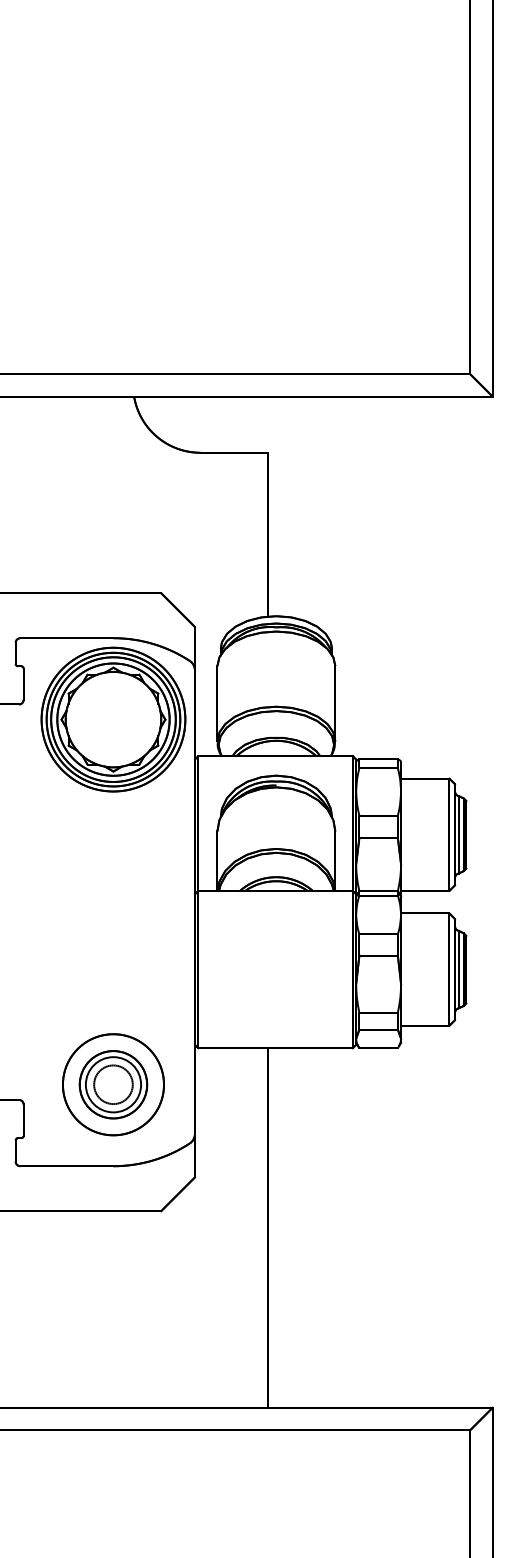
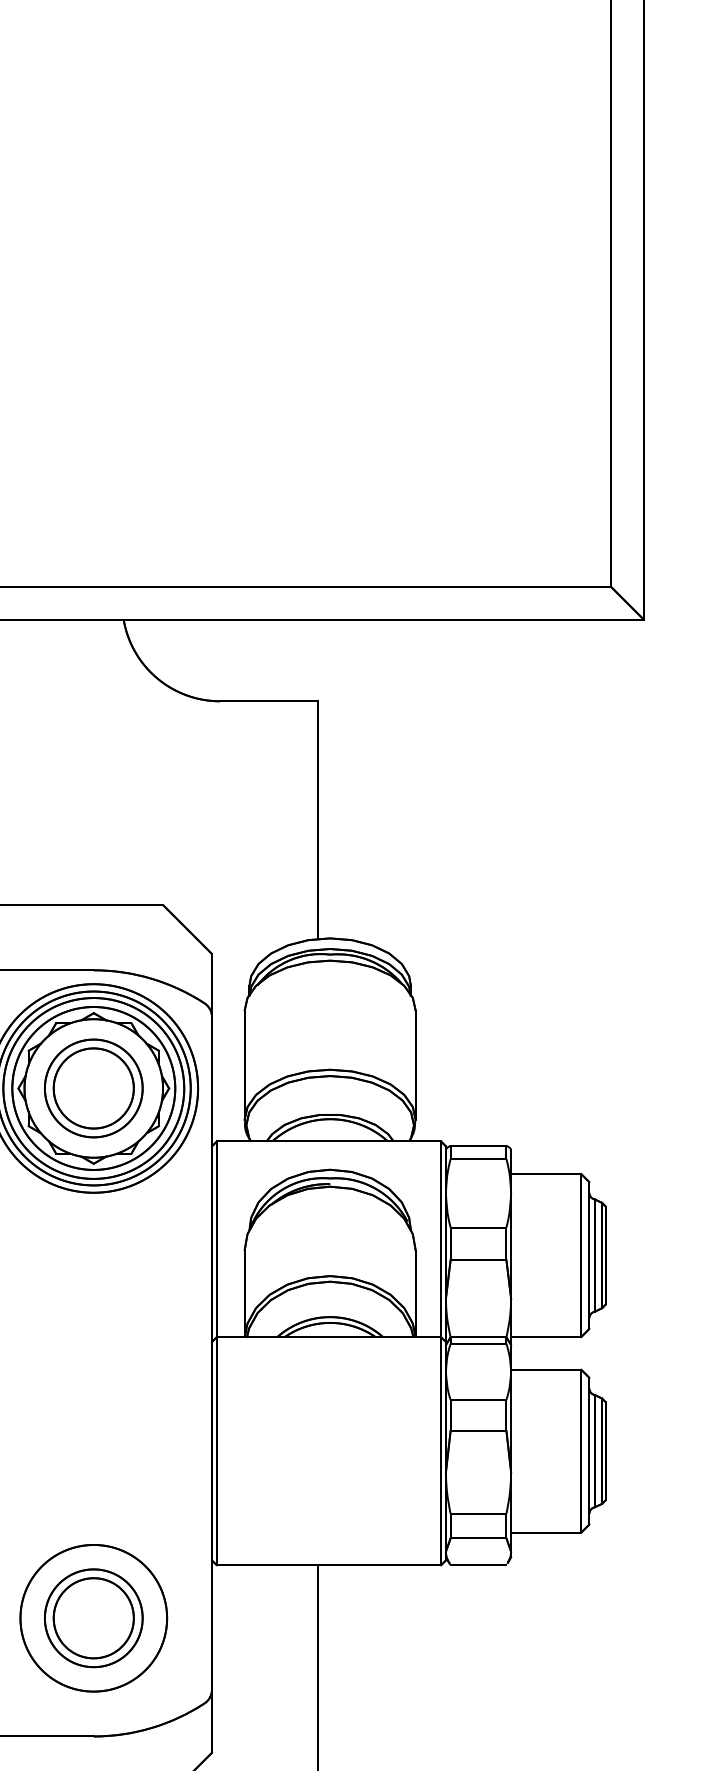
part: (113, 719) -> (93, 1088), added
circle: (113, 1084) -> (93, 1617), size x1.43

